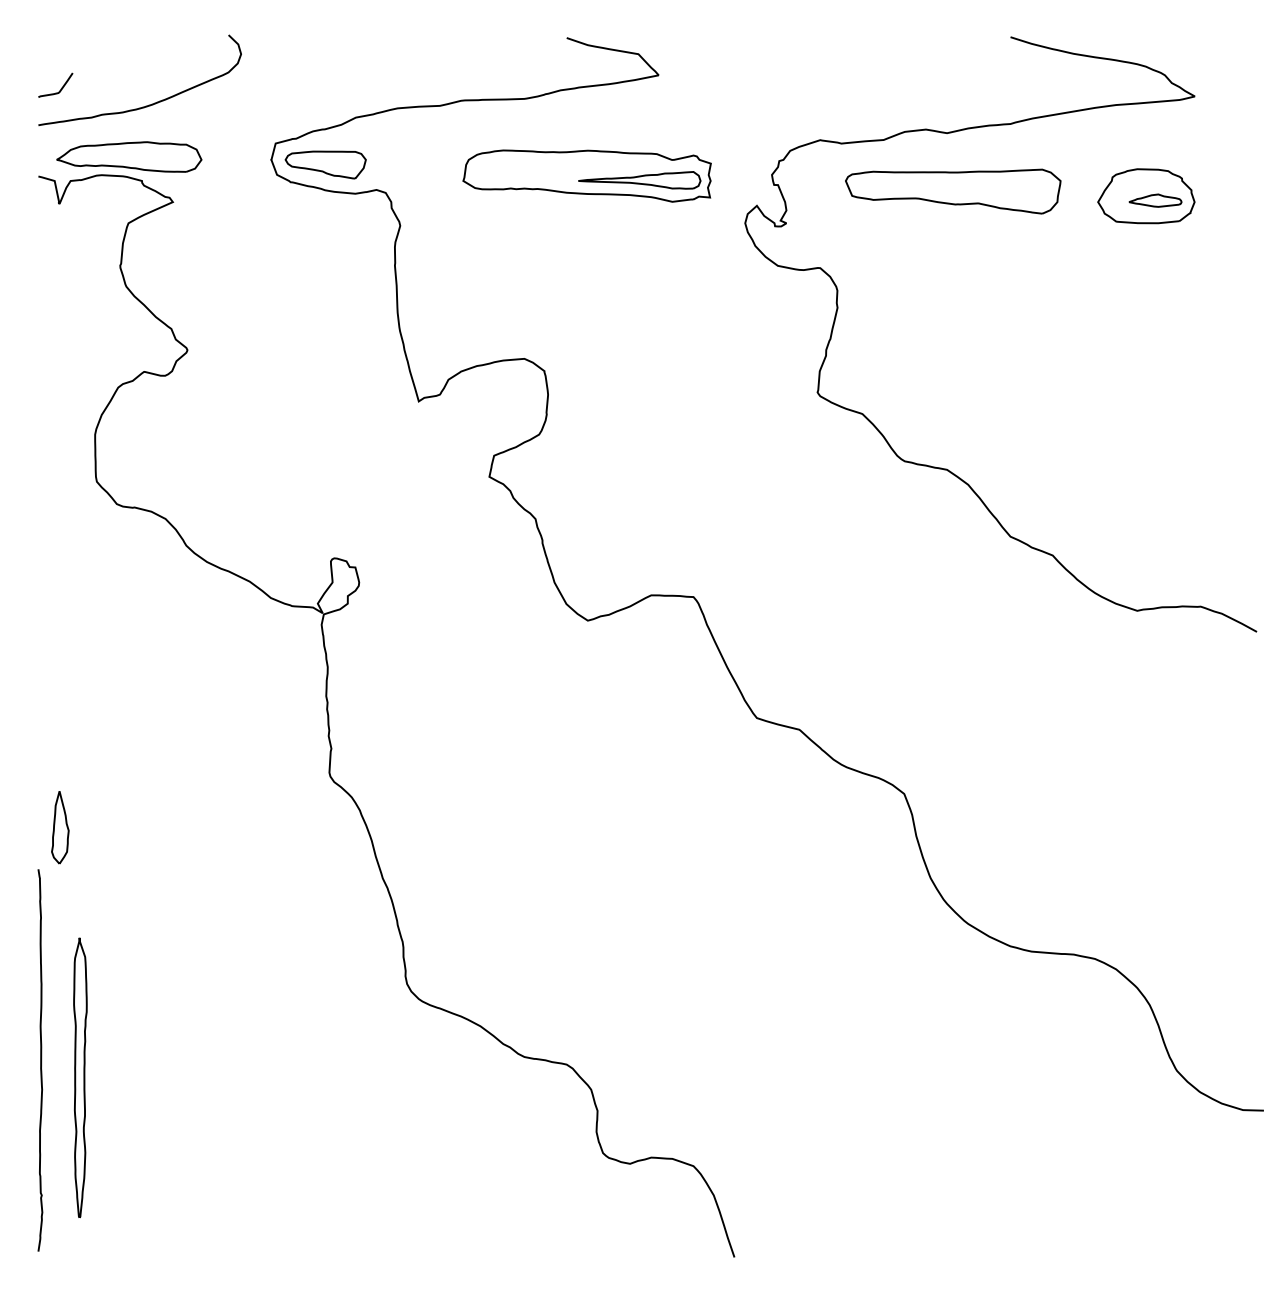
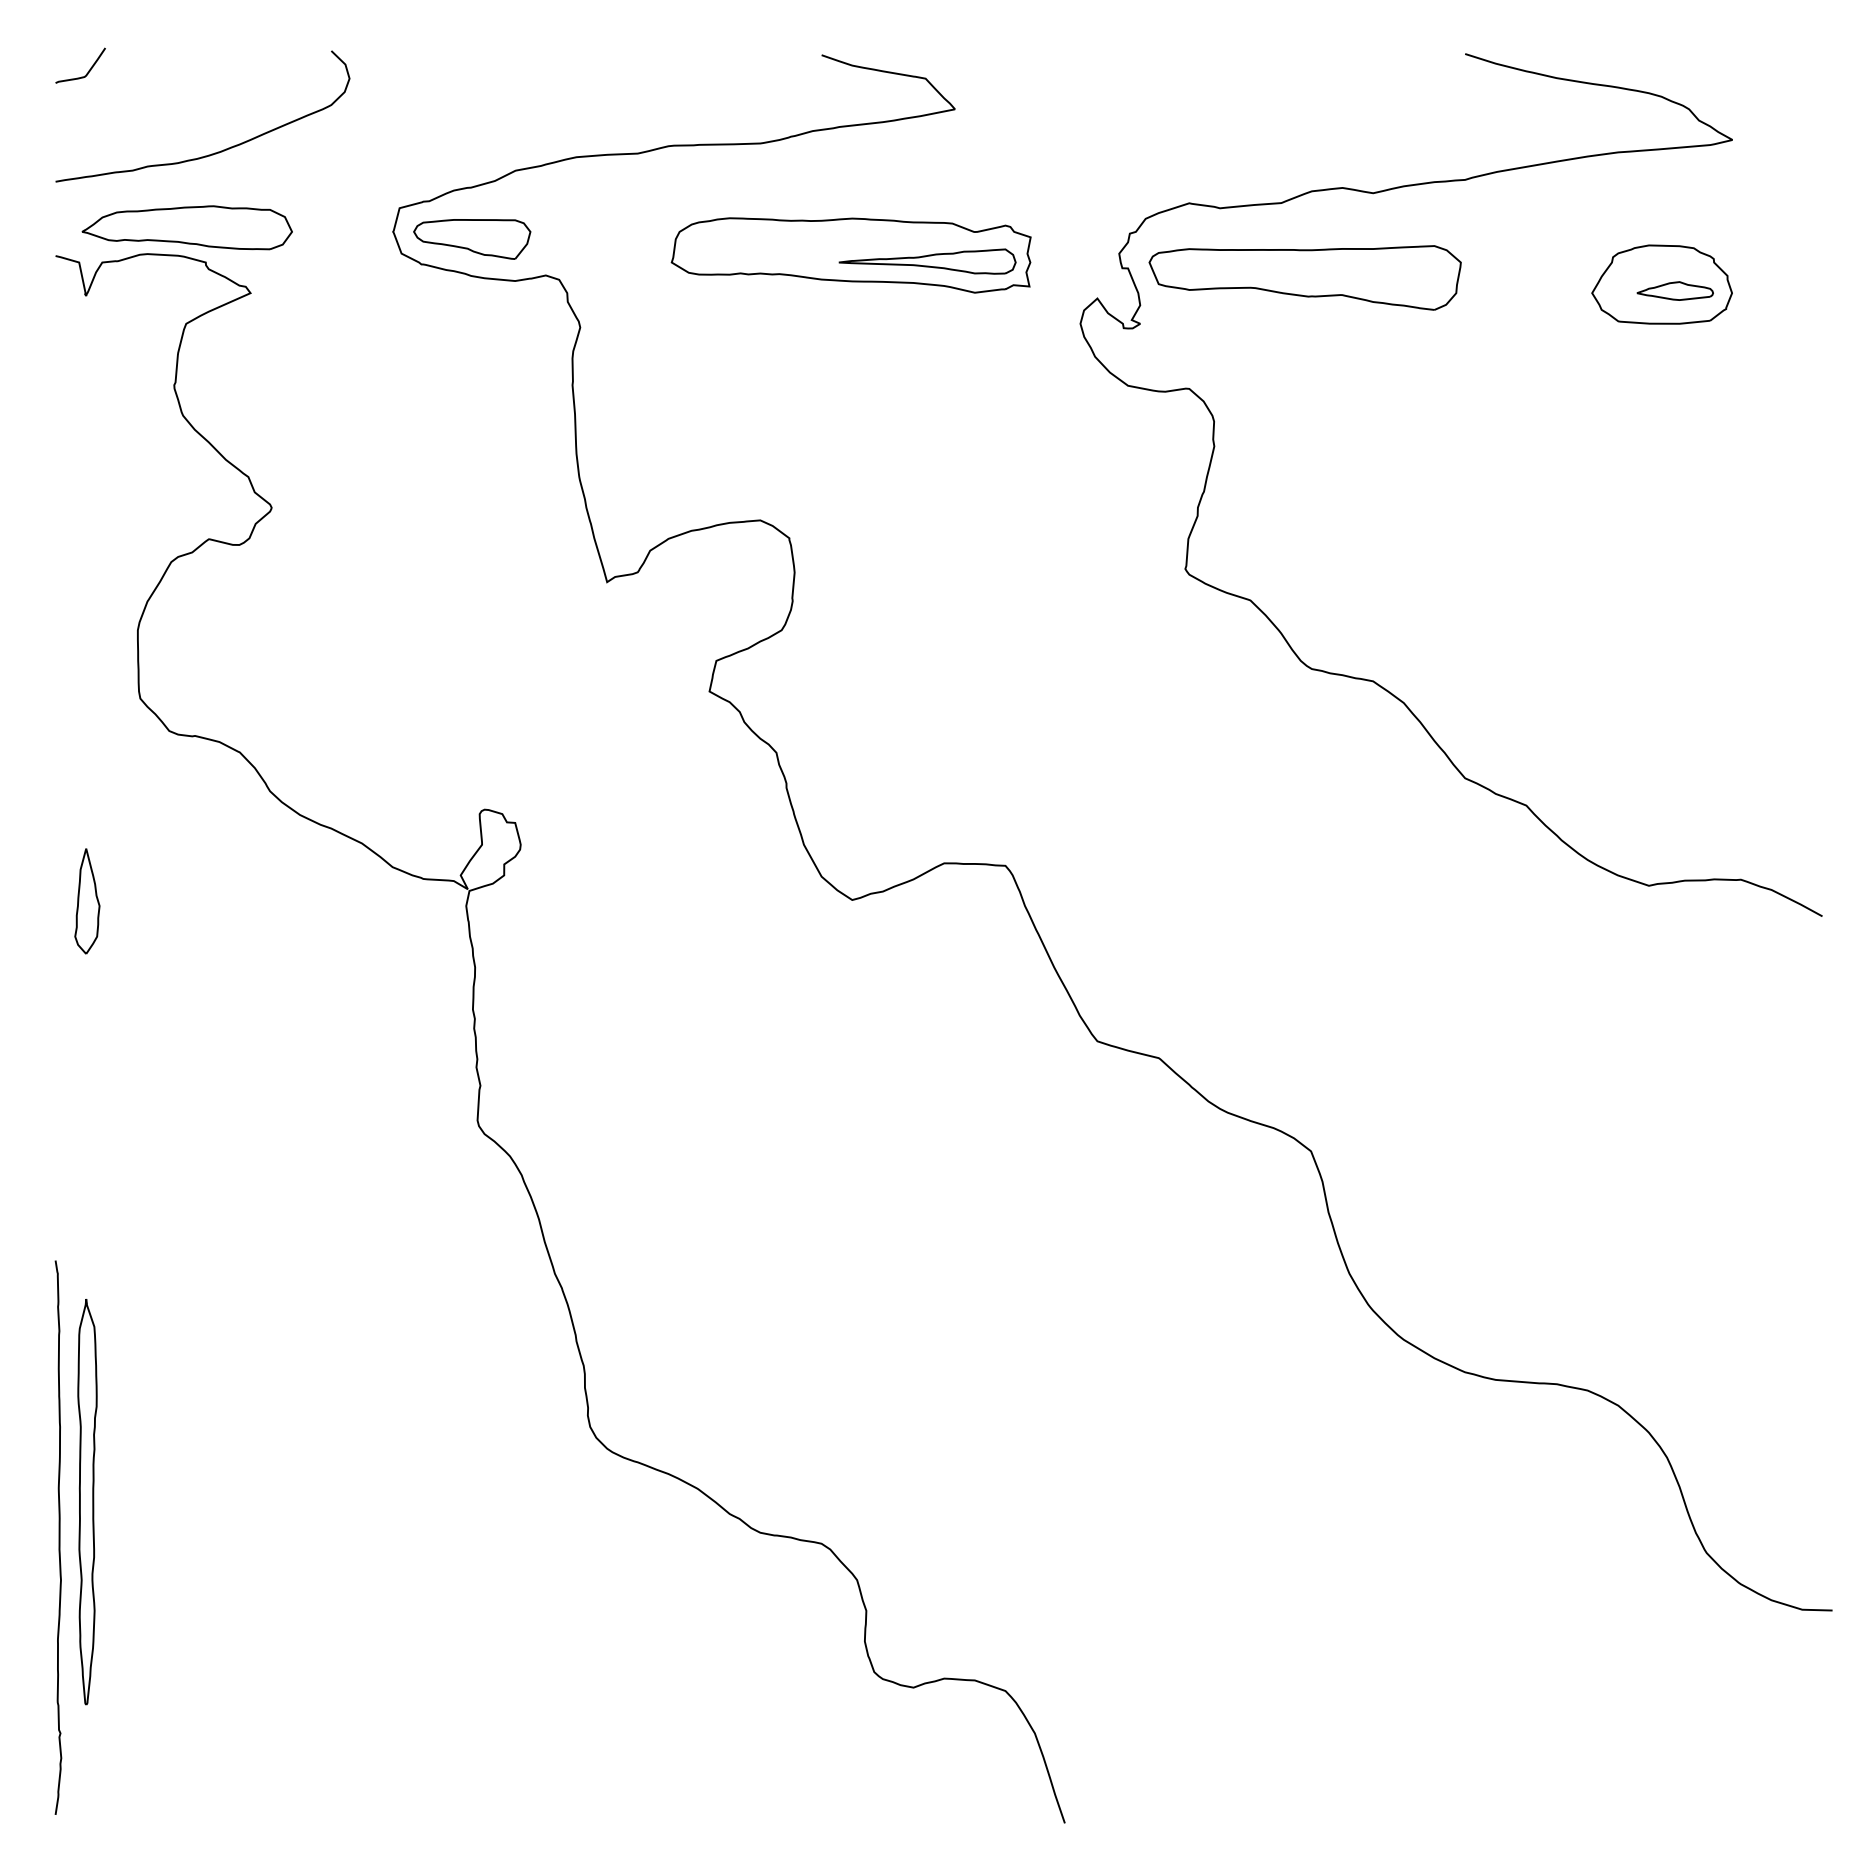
curve: (61, 87) -> (89, 68), moved
part: (953, 191) -> (1305, 277), moved
part: (60, 827) -> (87, 901), moved
part: (80, 1077) -> (87, 1501), moved

